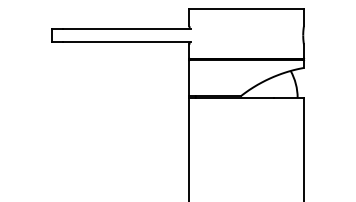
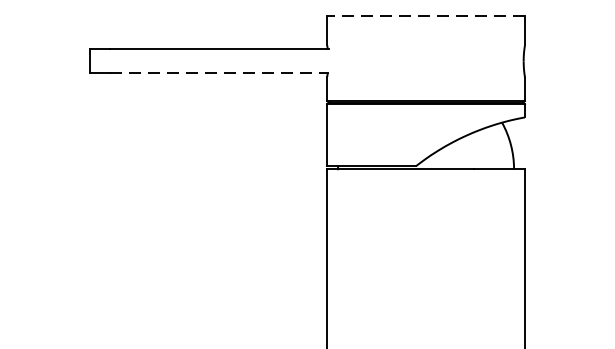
line: (246, 9) -> (425, 16), solid -> dashed
line: (126, 42) -> (218, 73), solid -> dashed

